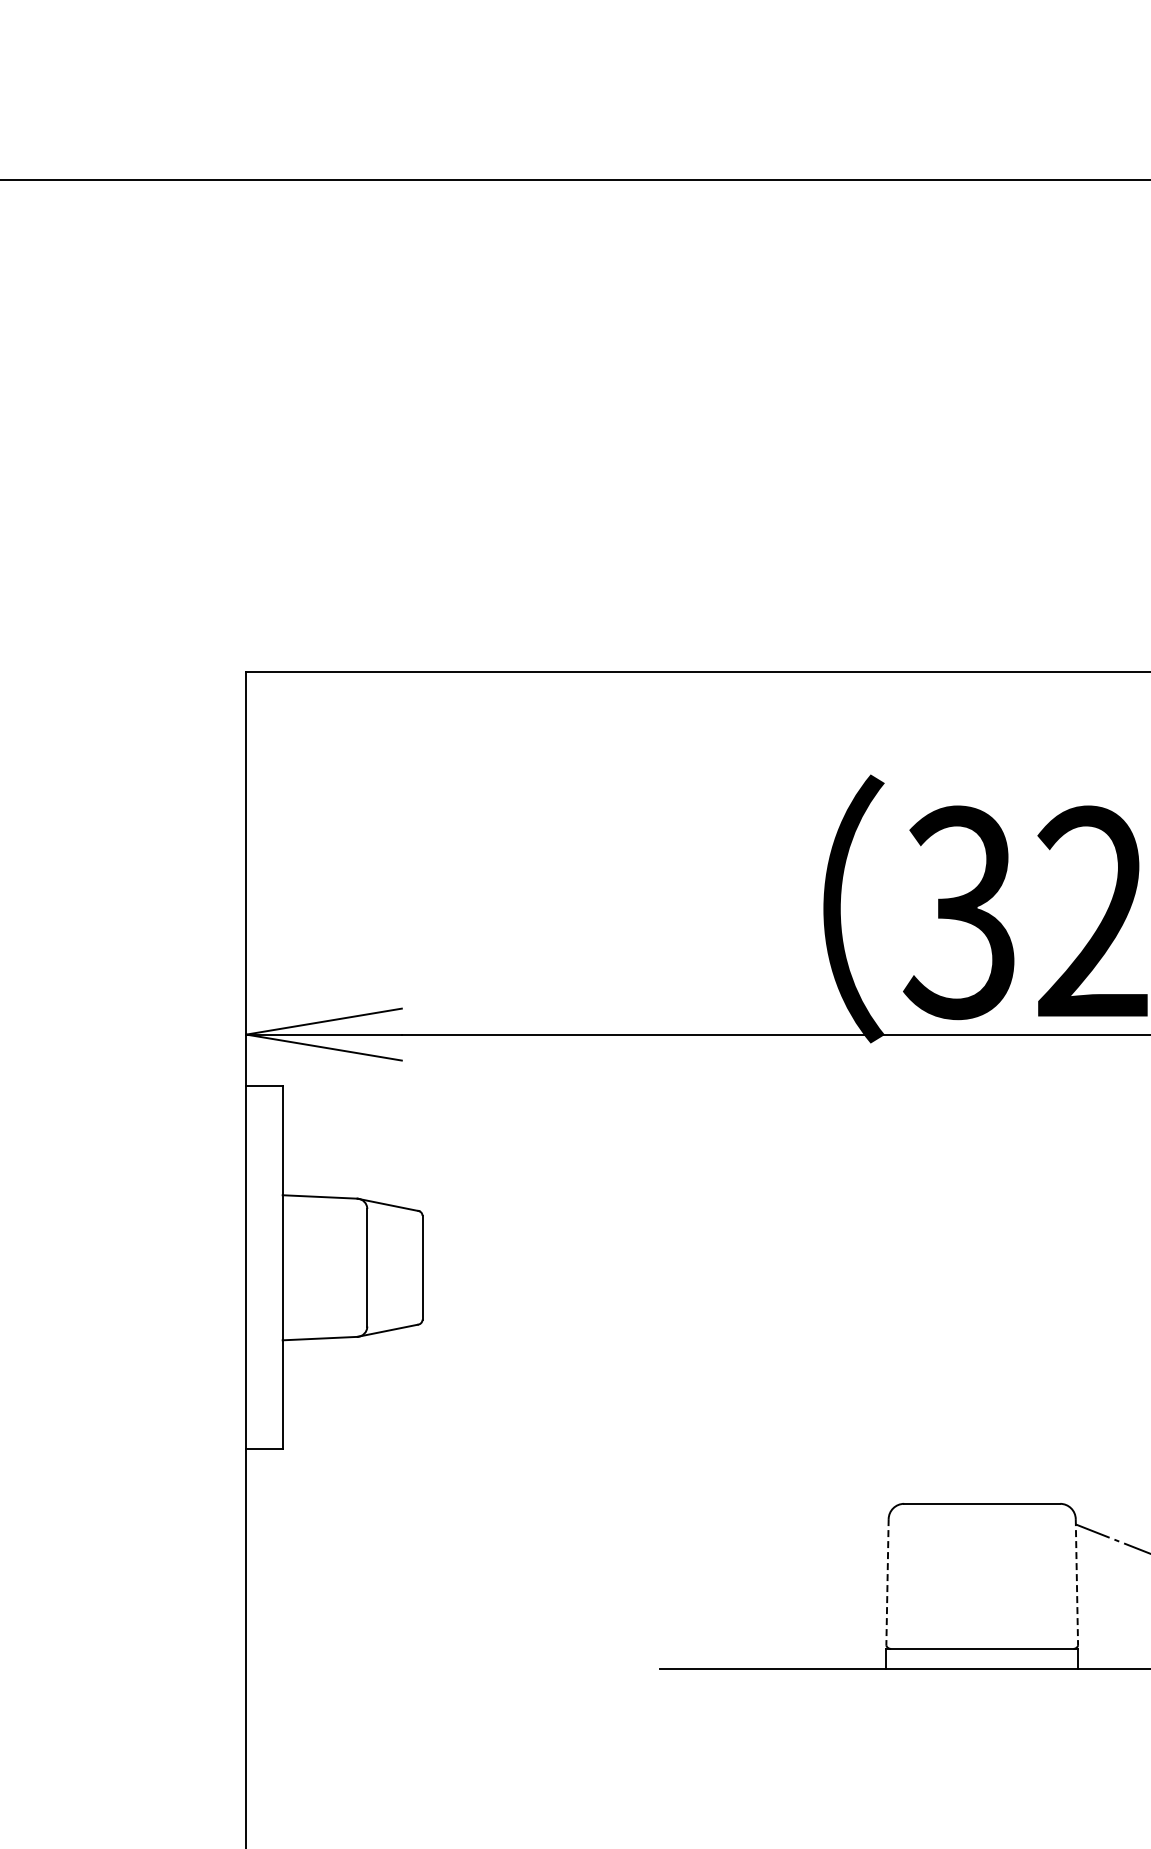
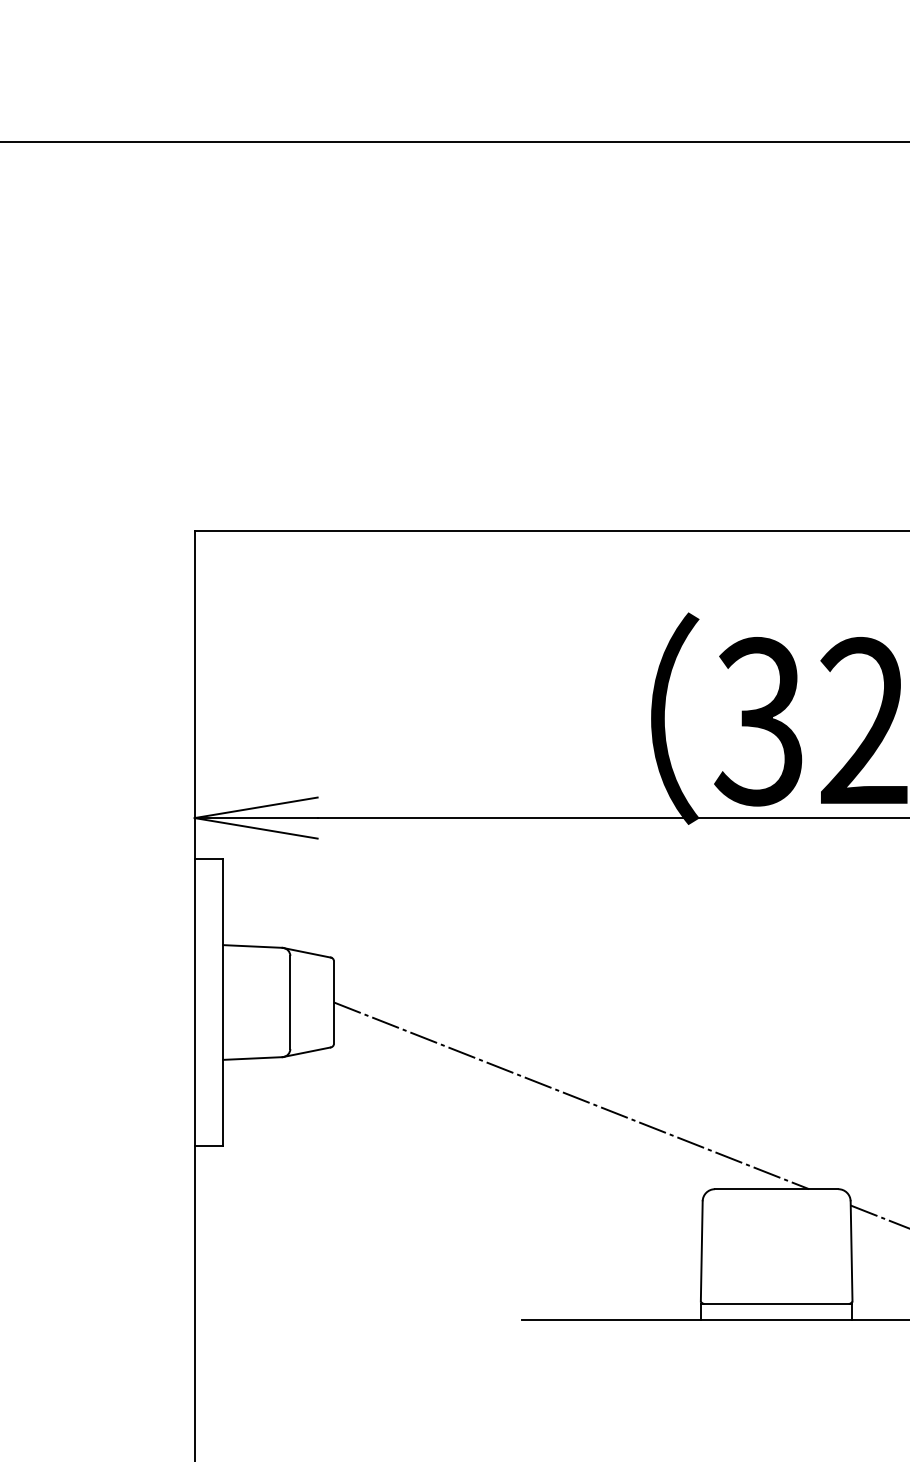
line: (722, 1385) -> (571, 1095), added
line: (887, 1582) -> (701, 1251), dashed -> solid
line: (1076, 1582) -> (851, 1251), dashed -> solid

